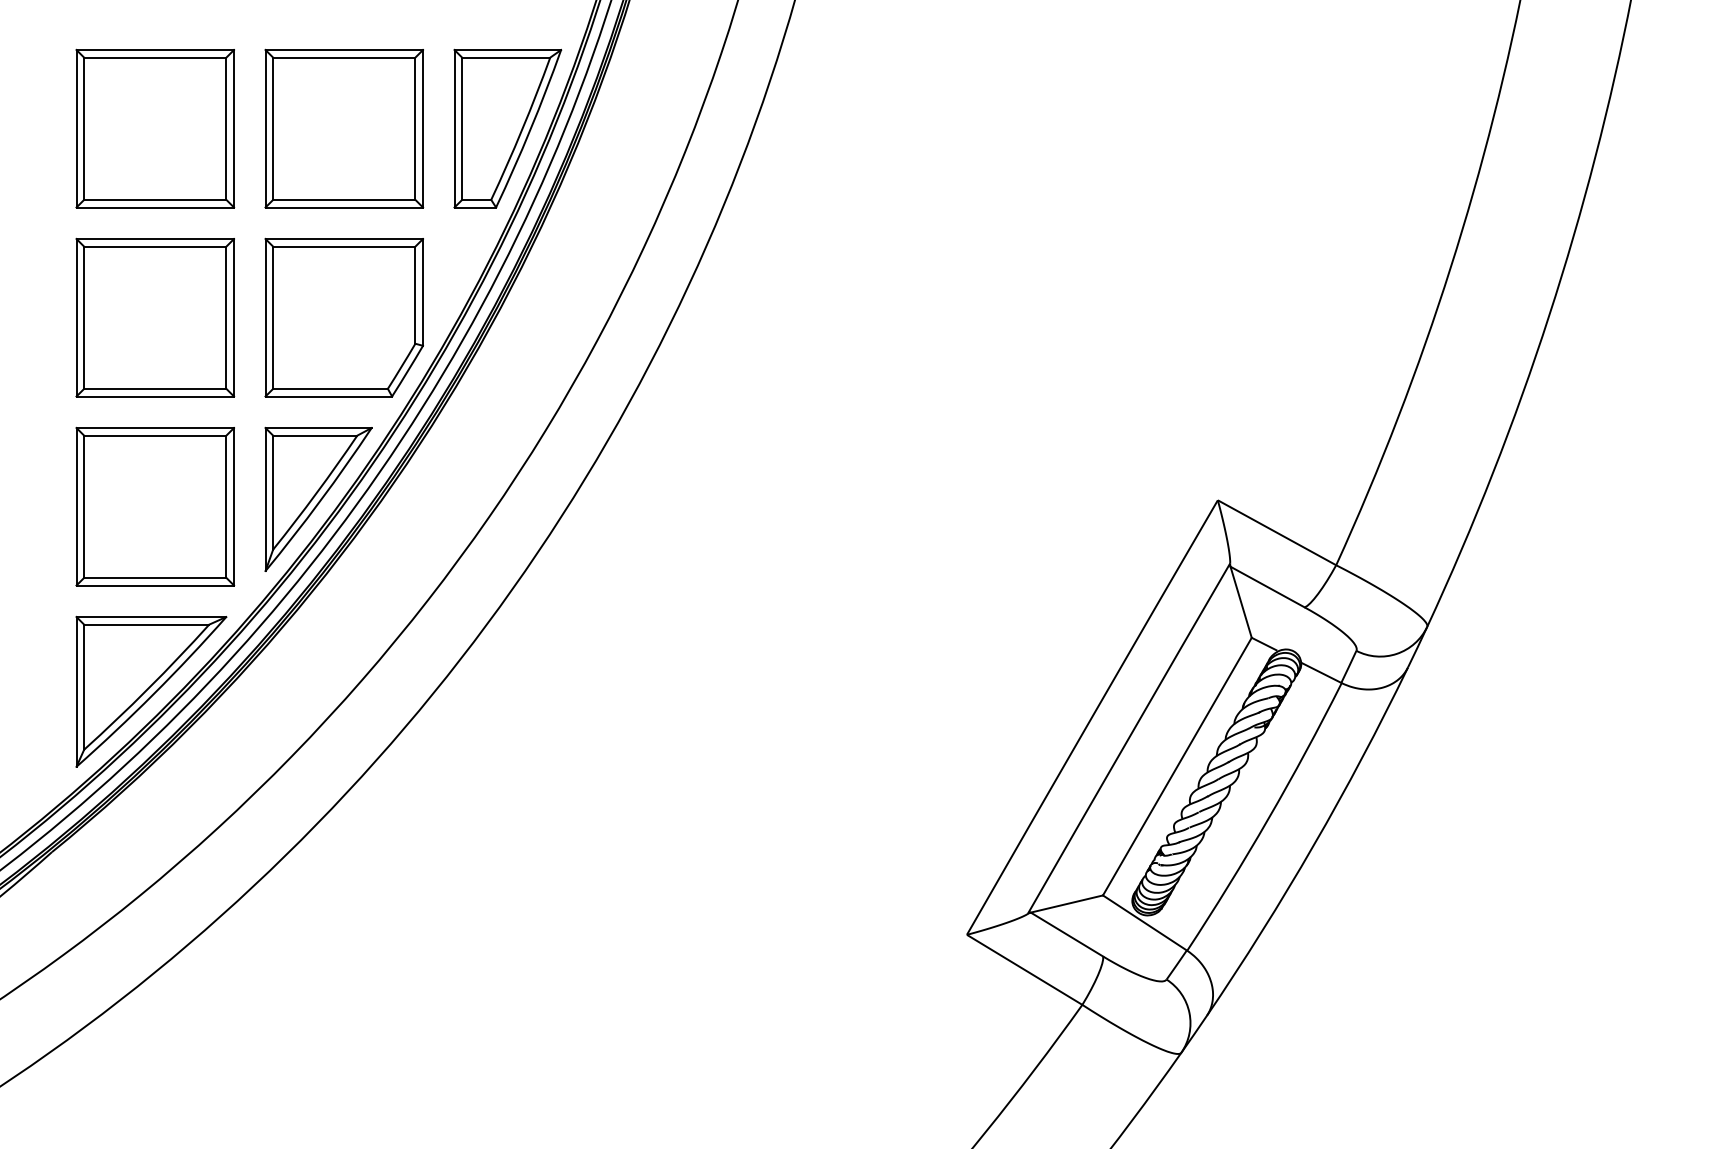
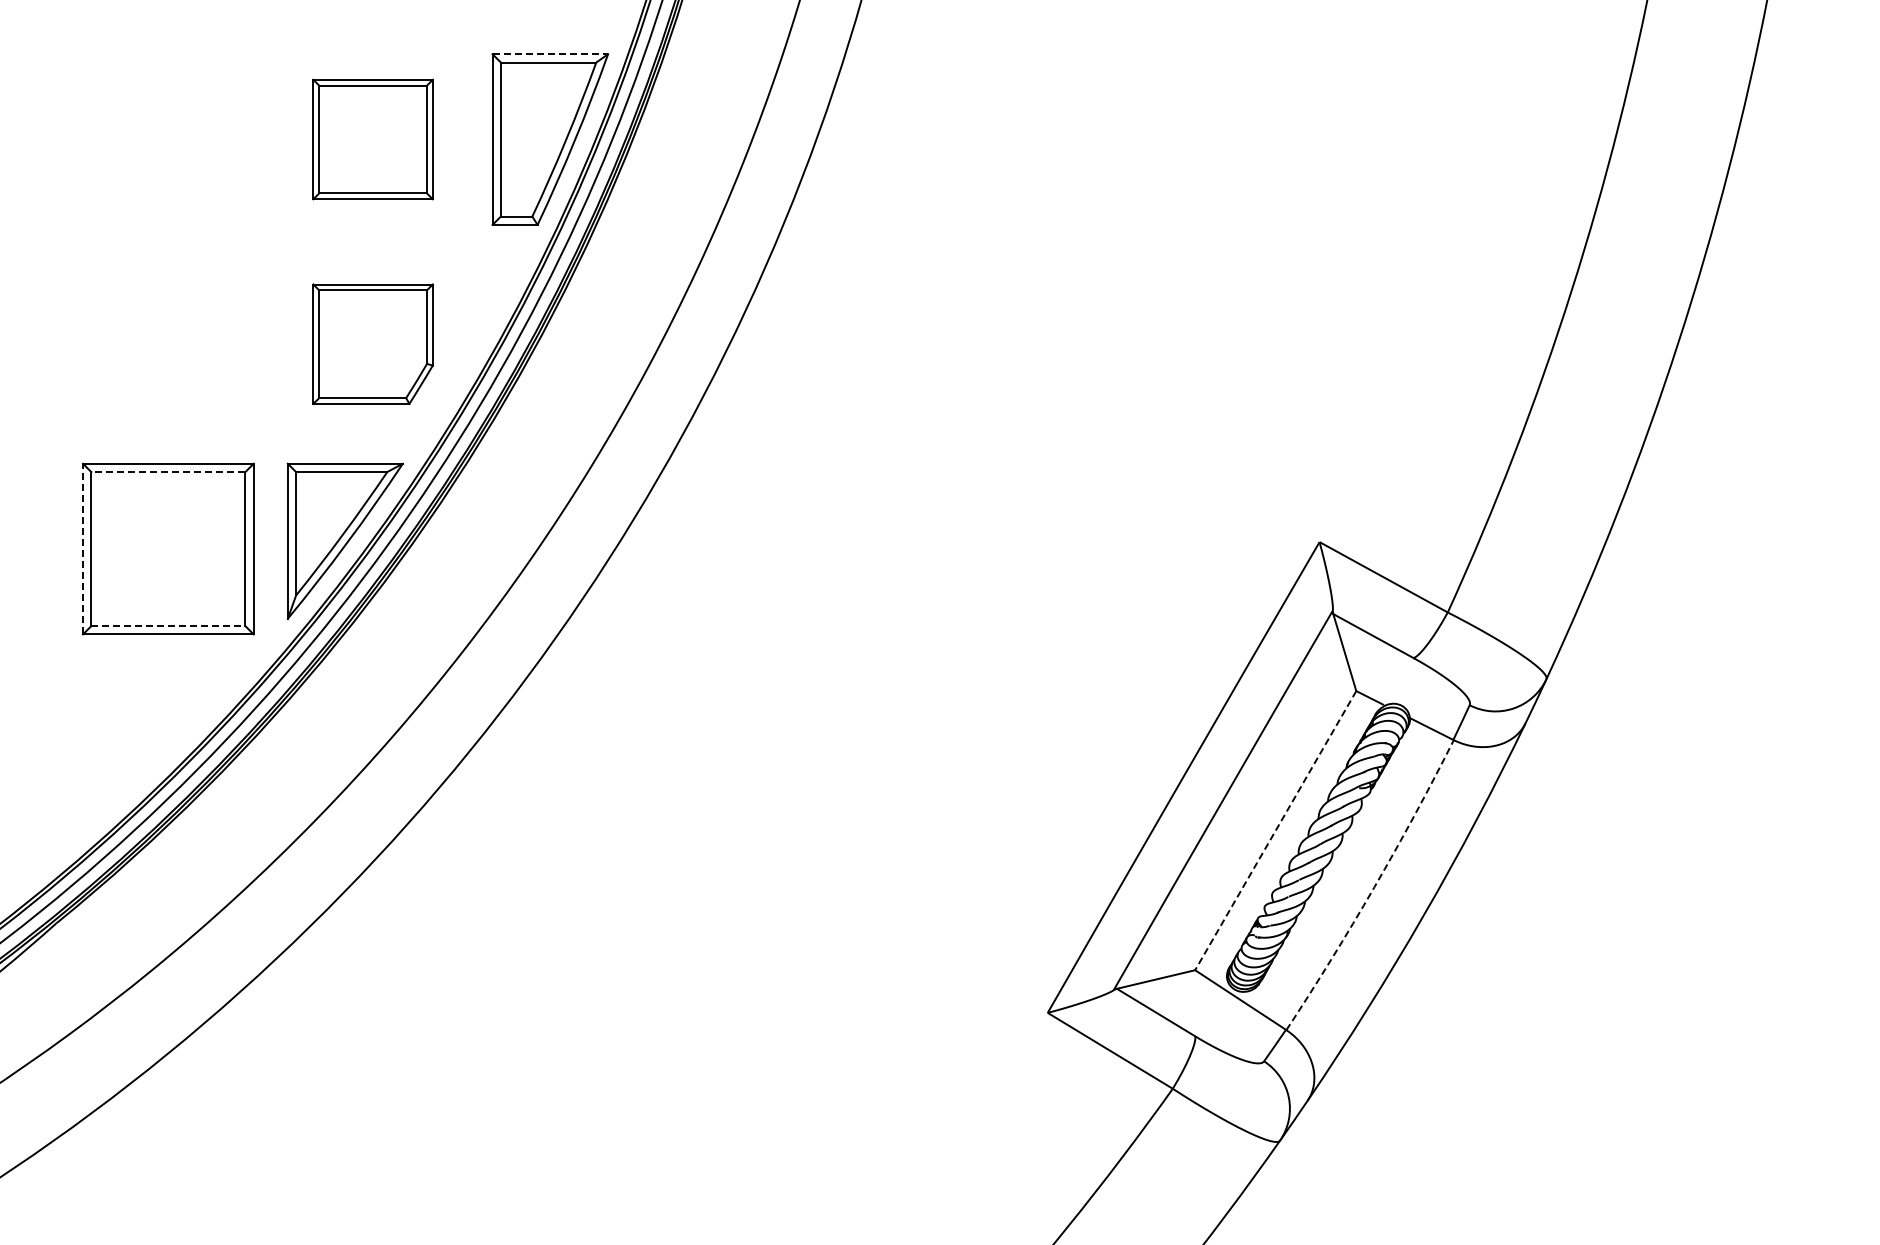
line: (507, 50) -> (550, 54), solid -> dashed
part: (155, 128) -> (168, 139), removed
part: (343, 128) -> (372, 139), size x0.7
part: (343, 316) -> (372, 343), size x0.7
part: (155, 317) -> (168, 344), removed
line: (154, 436) -> (167, 472), solid -> dashed
line: (76, 506) -> (83, 548), solid -> dashed
line: (155, 578) -> (168, 626), solid -> dashed
part: (151, 691) -> (164, 749), removed
line: (1177, 767) -> (1275, 831), solid -> dashed
arc: (1268, 819) -> (1374, 887), solid -> dashed

